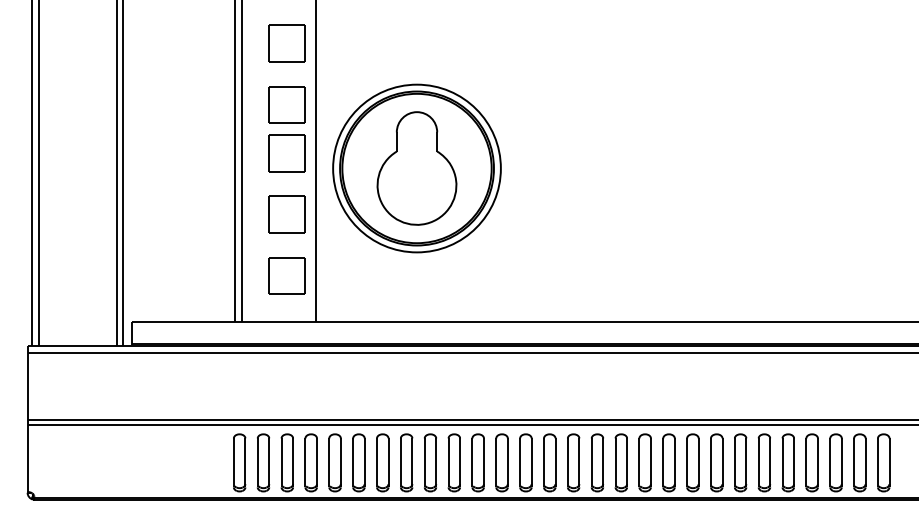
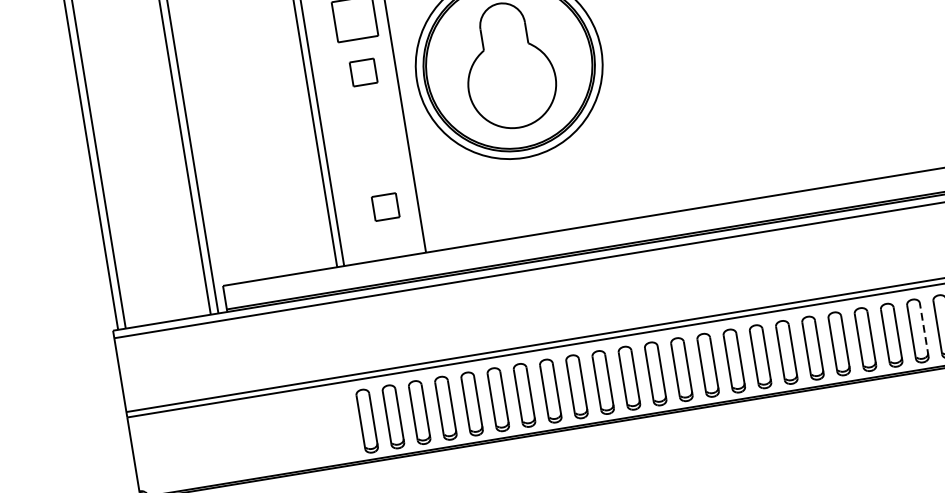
part: (286, 153) -> (363, 72), size x0.6
part: (286, 214) -> (374, 139), removed
part: (286, 275) -> (385, 206), size x0.6
line: (746, 462) -> (924, 329), solid -> dashed

